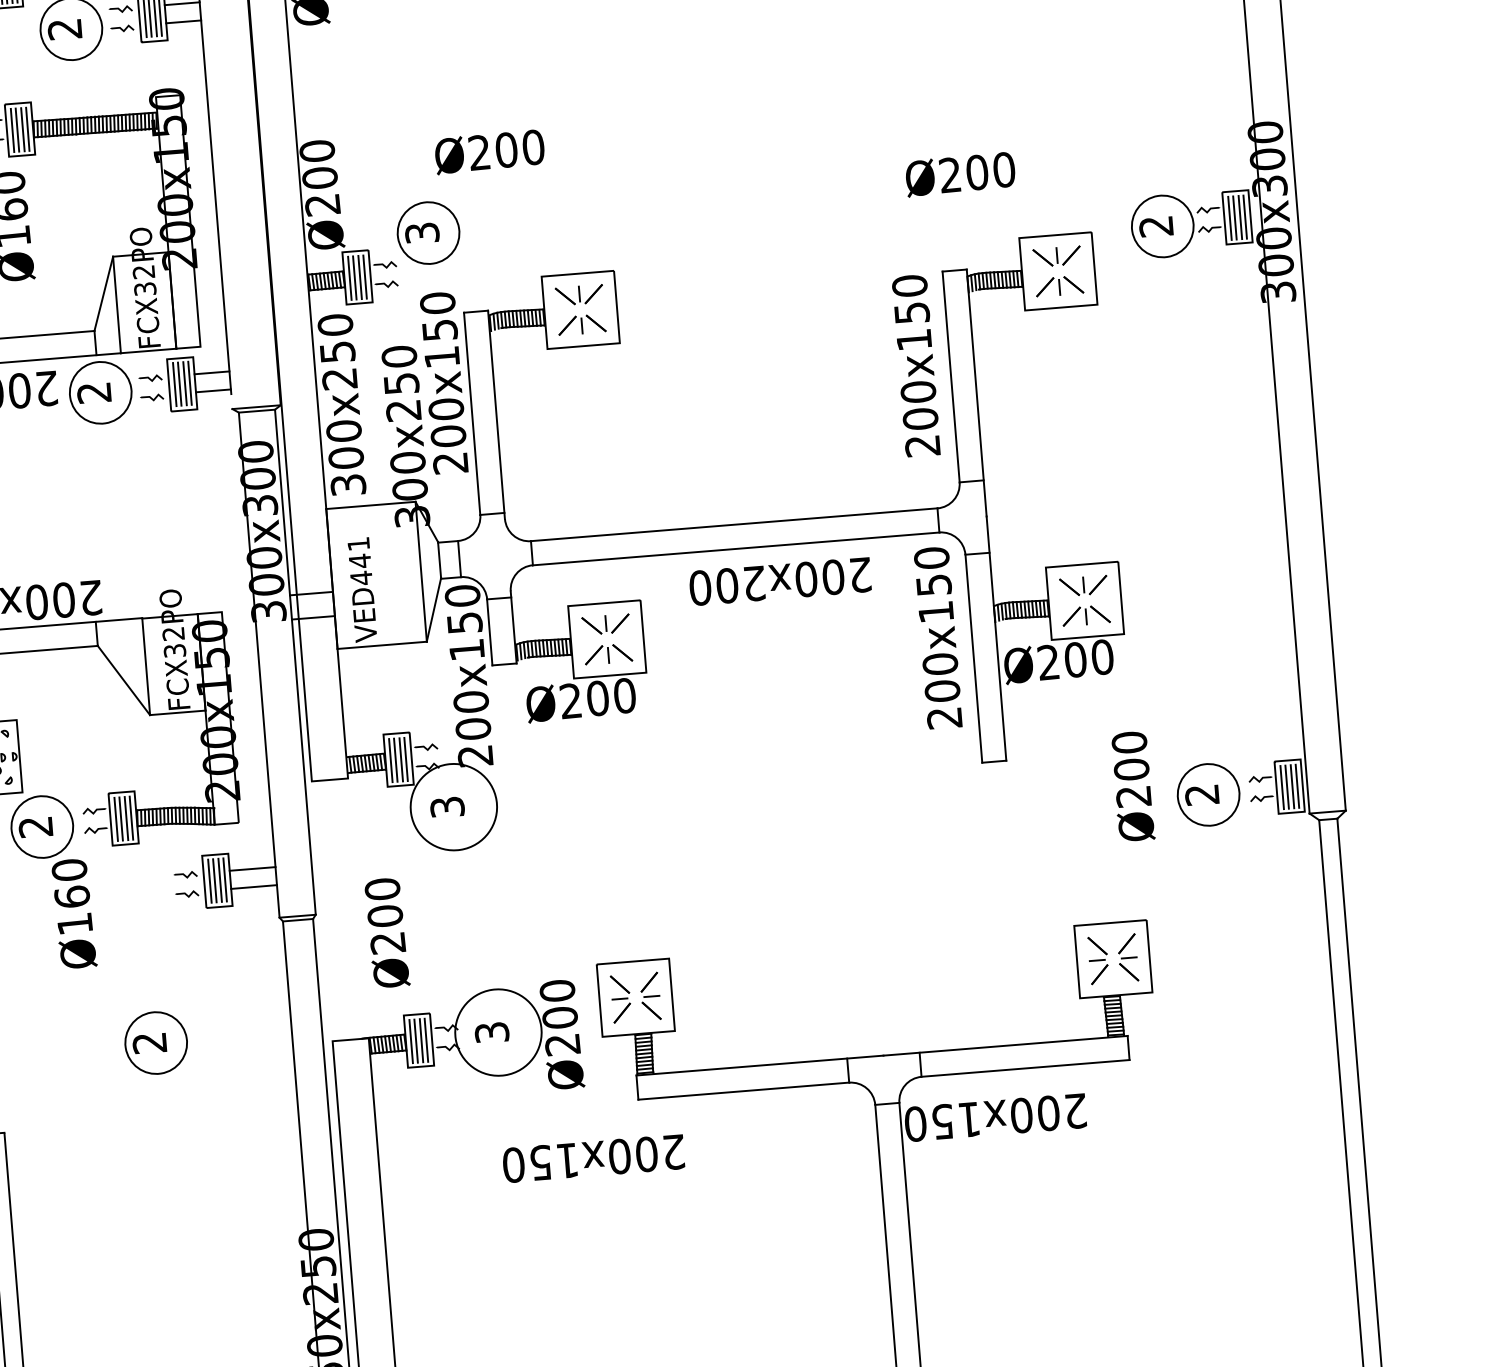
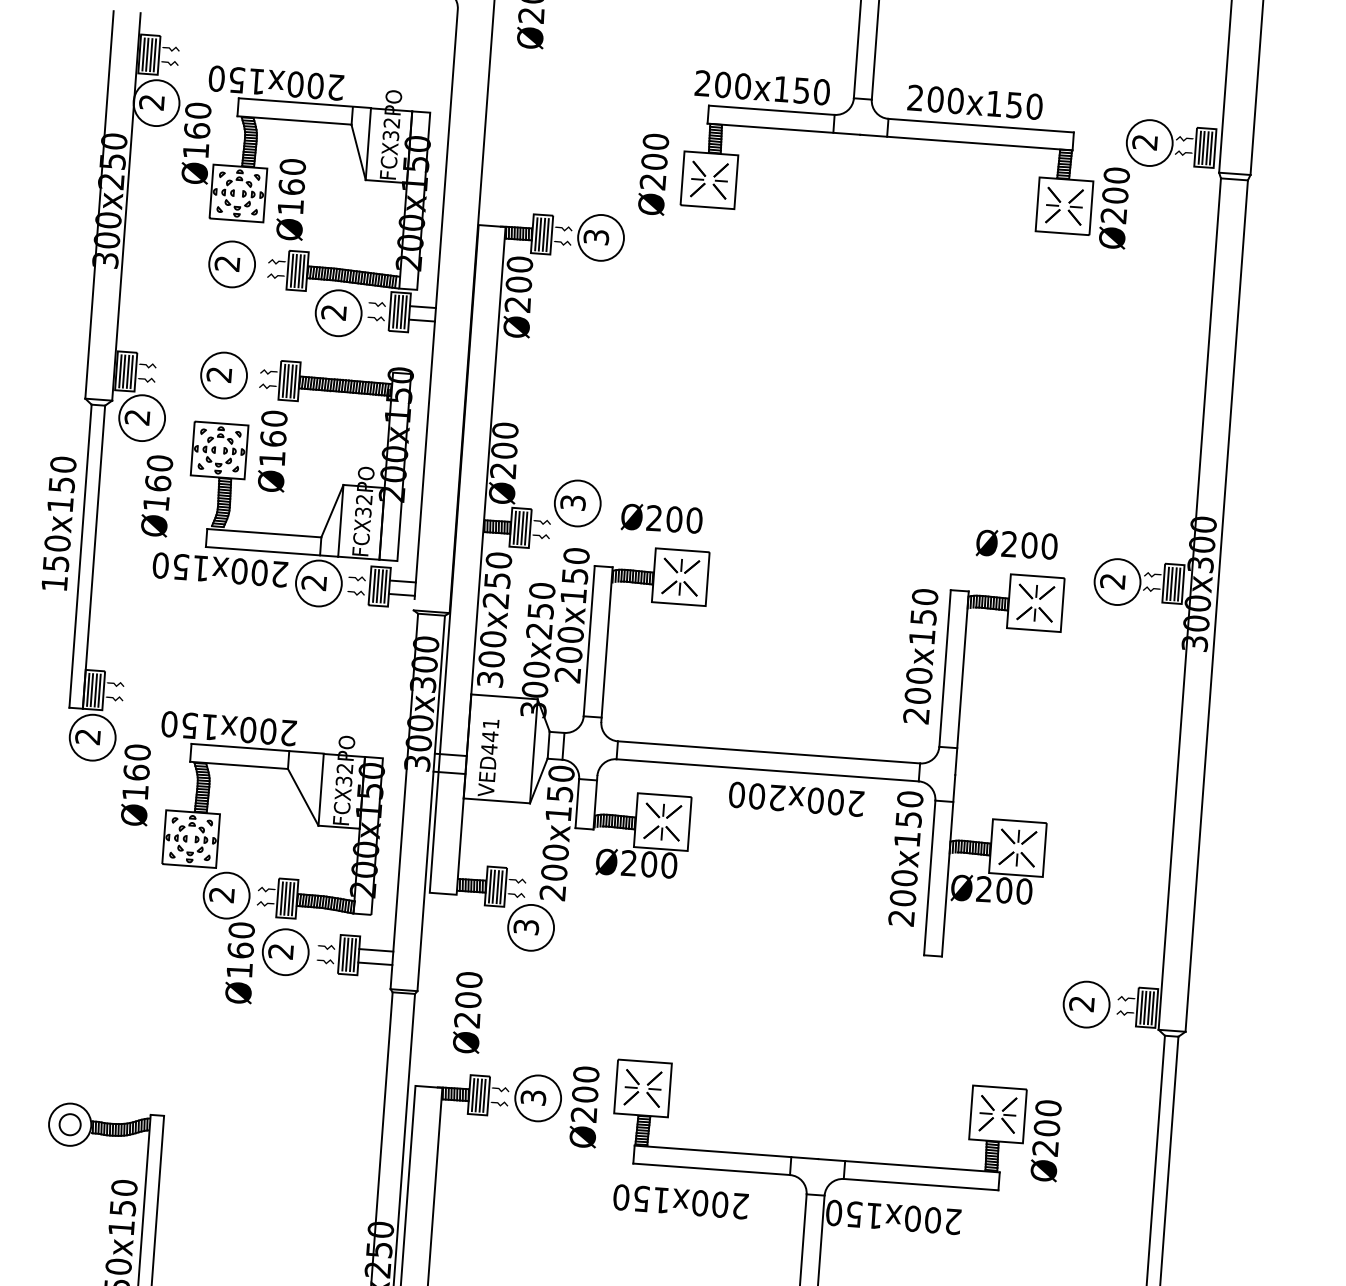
text: (489, 151) -> (661, 518), moved
text: (959, 174) -> (1016, 544), moved
text: (1132, 787) -> (1045, 1141), moved
circle: (454, 806) -> (531, 927), size x0.71
circle: (498, 1032) -> (538, 1098), size x0.71
part: (155, 1042) -> (285, 951), moved
text: (593, 1158) -> (680, 1201), moved

